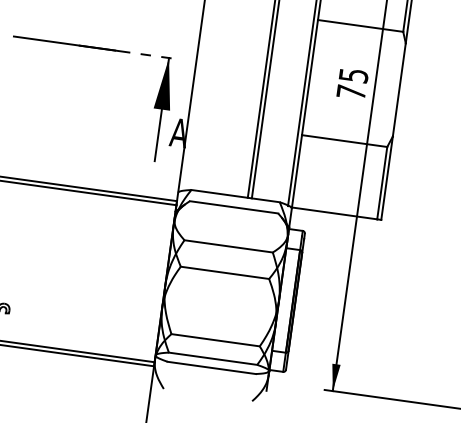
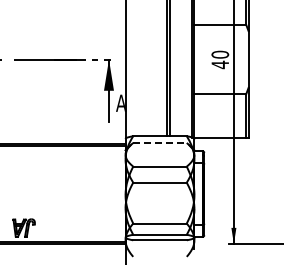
text: (352, 83) -> (220, 59), 75 -> 40
line: (234, 206) -> (160, 142), solid -> dashed

